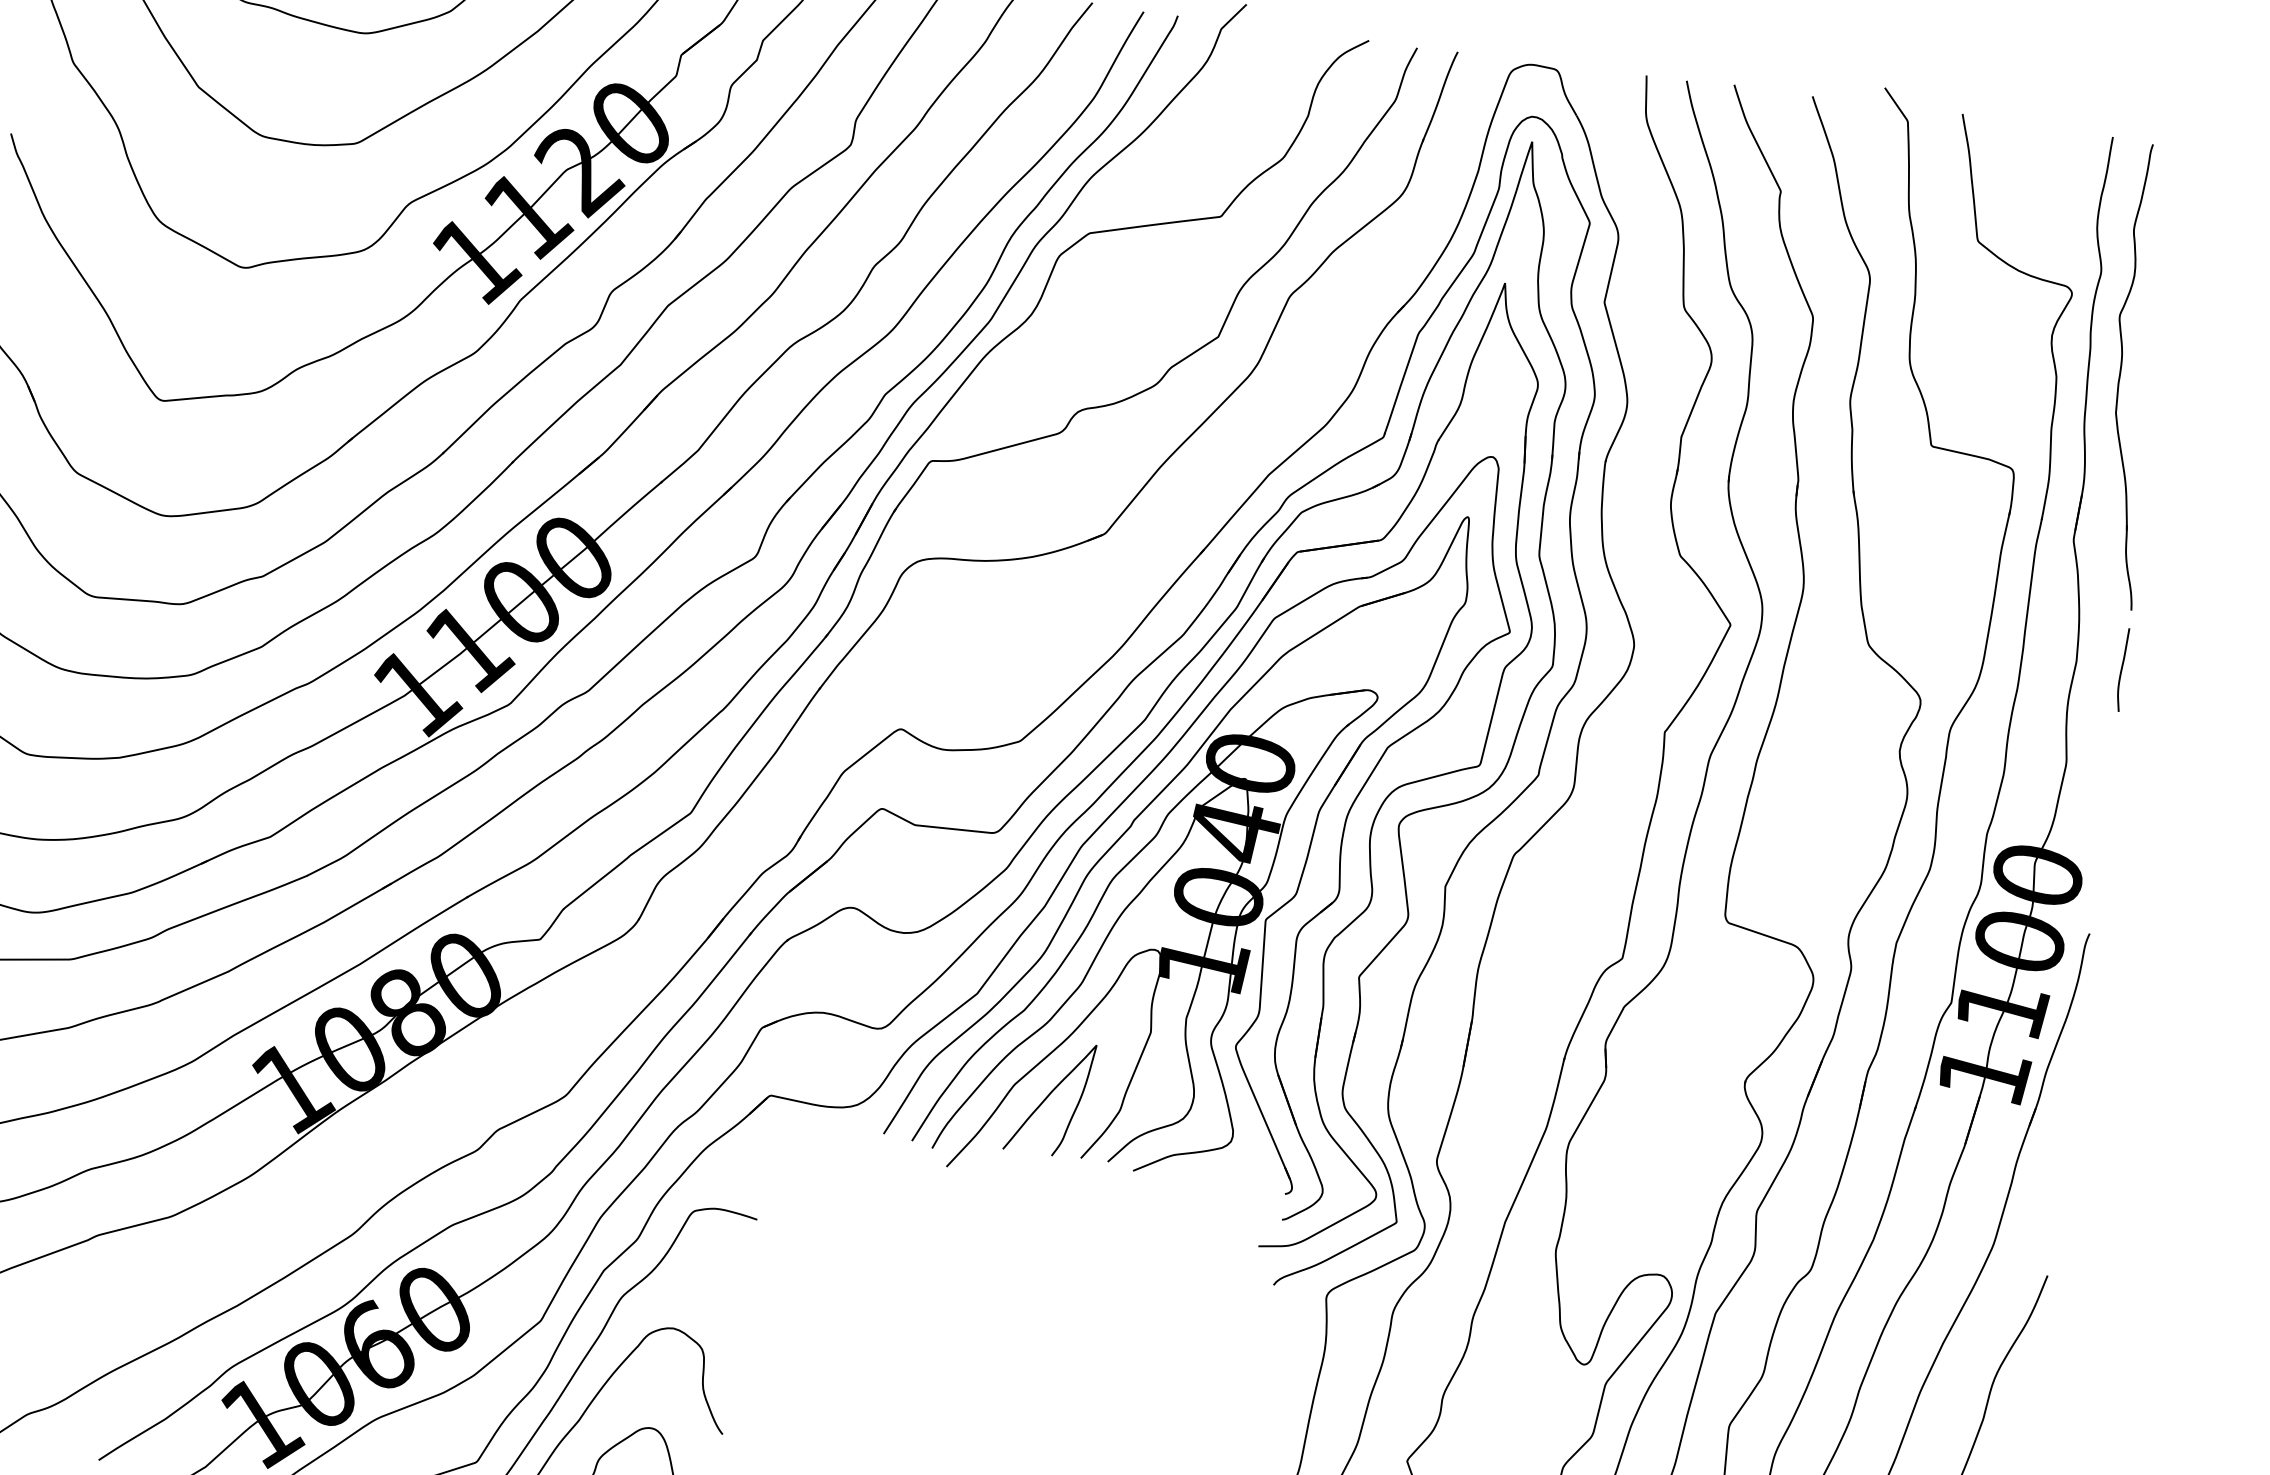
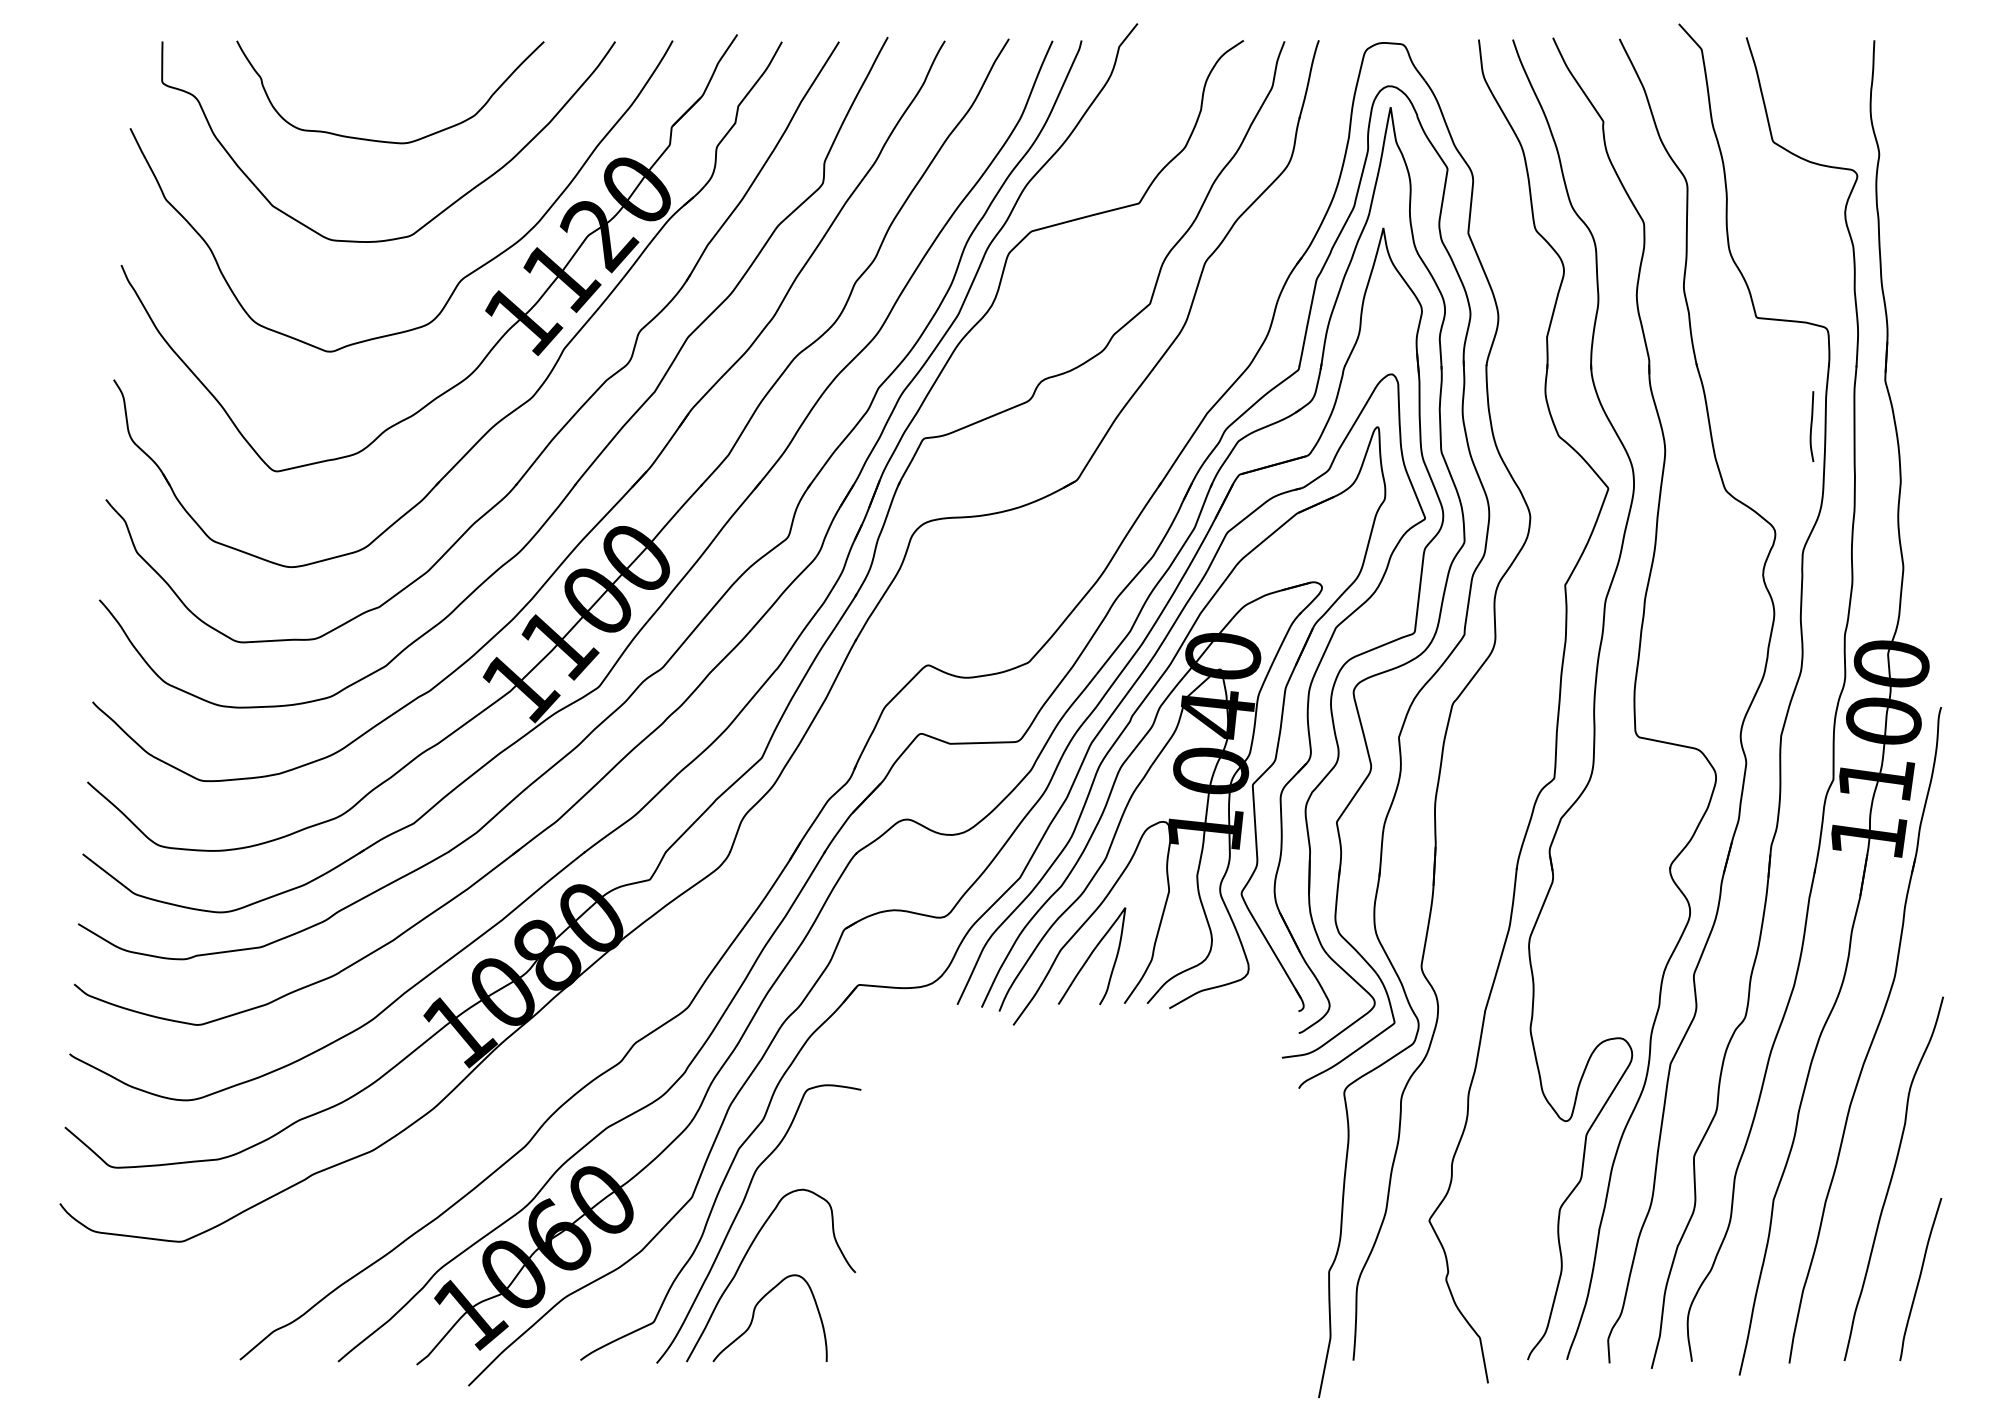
part: (2120, 374) -> (1906, 237), removed
curve: (2121, 669) -> (1811, 426), moved

